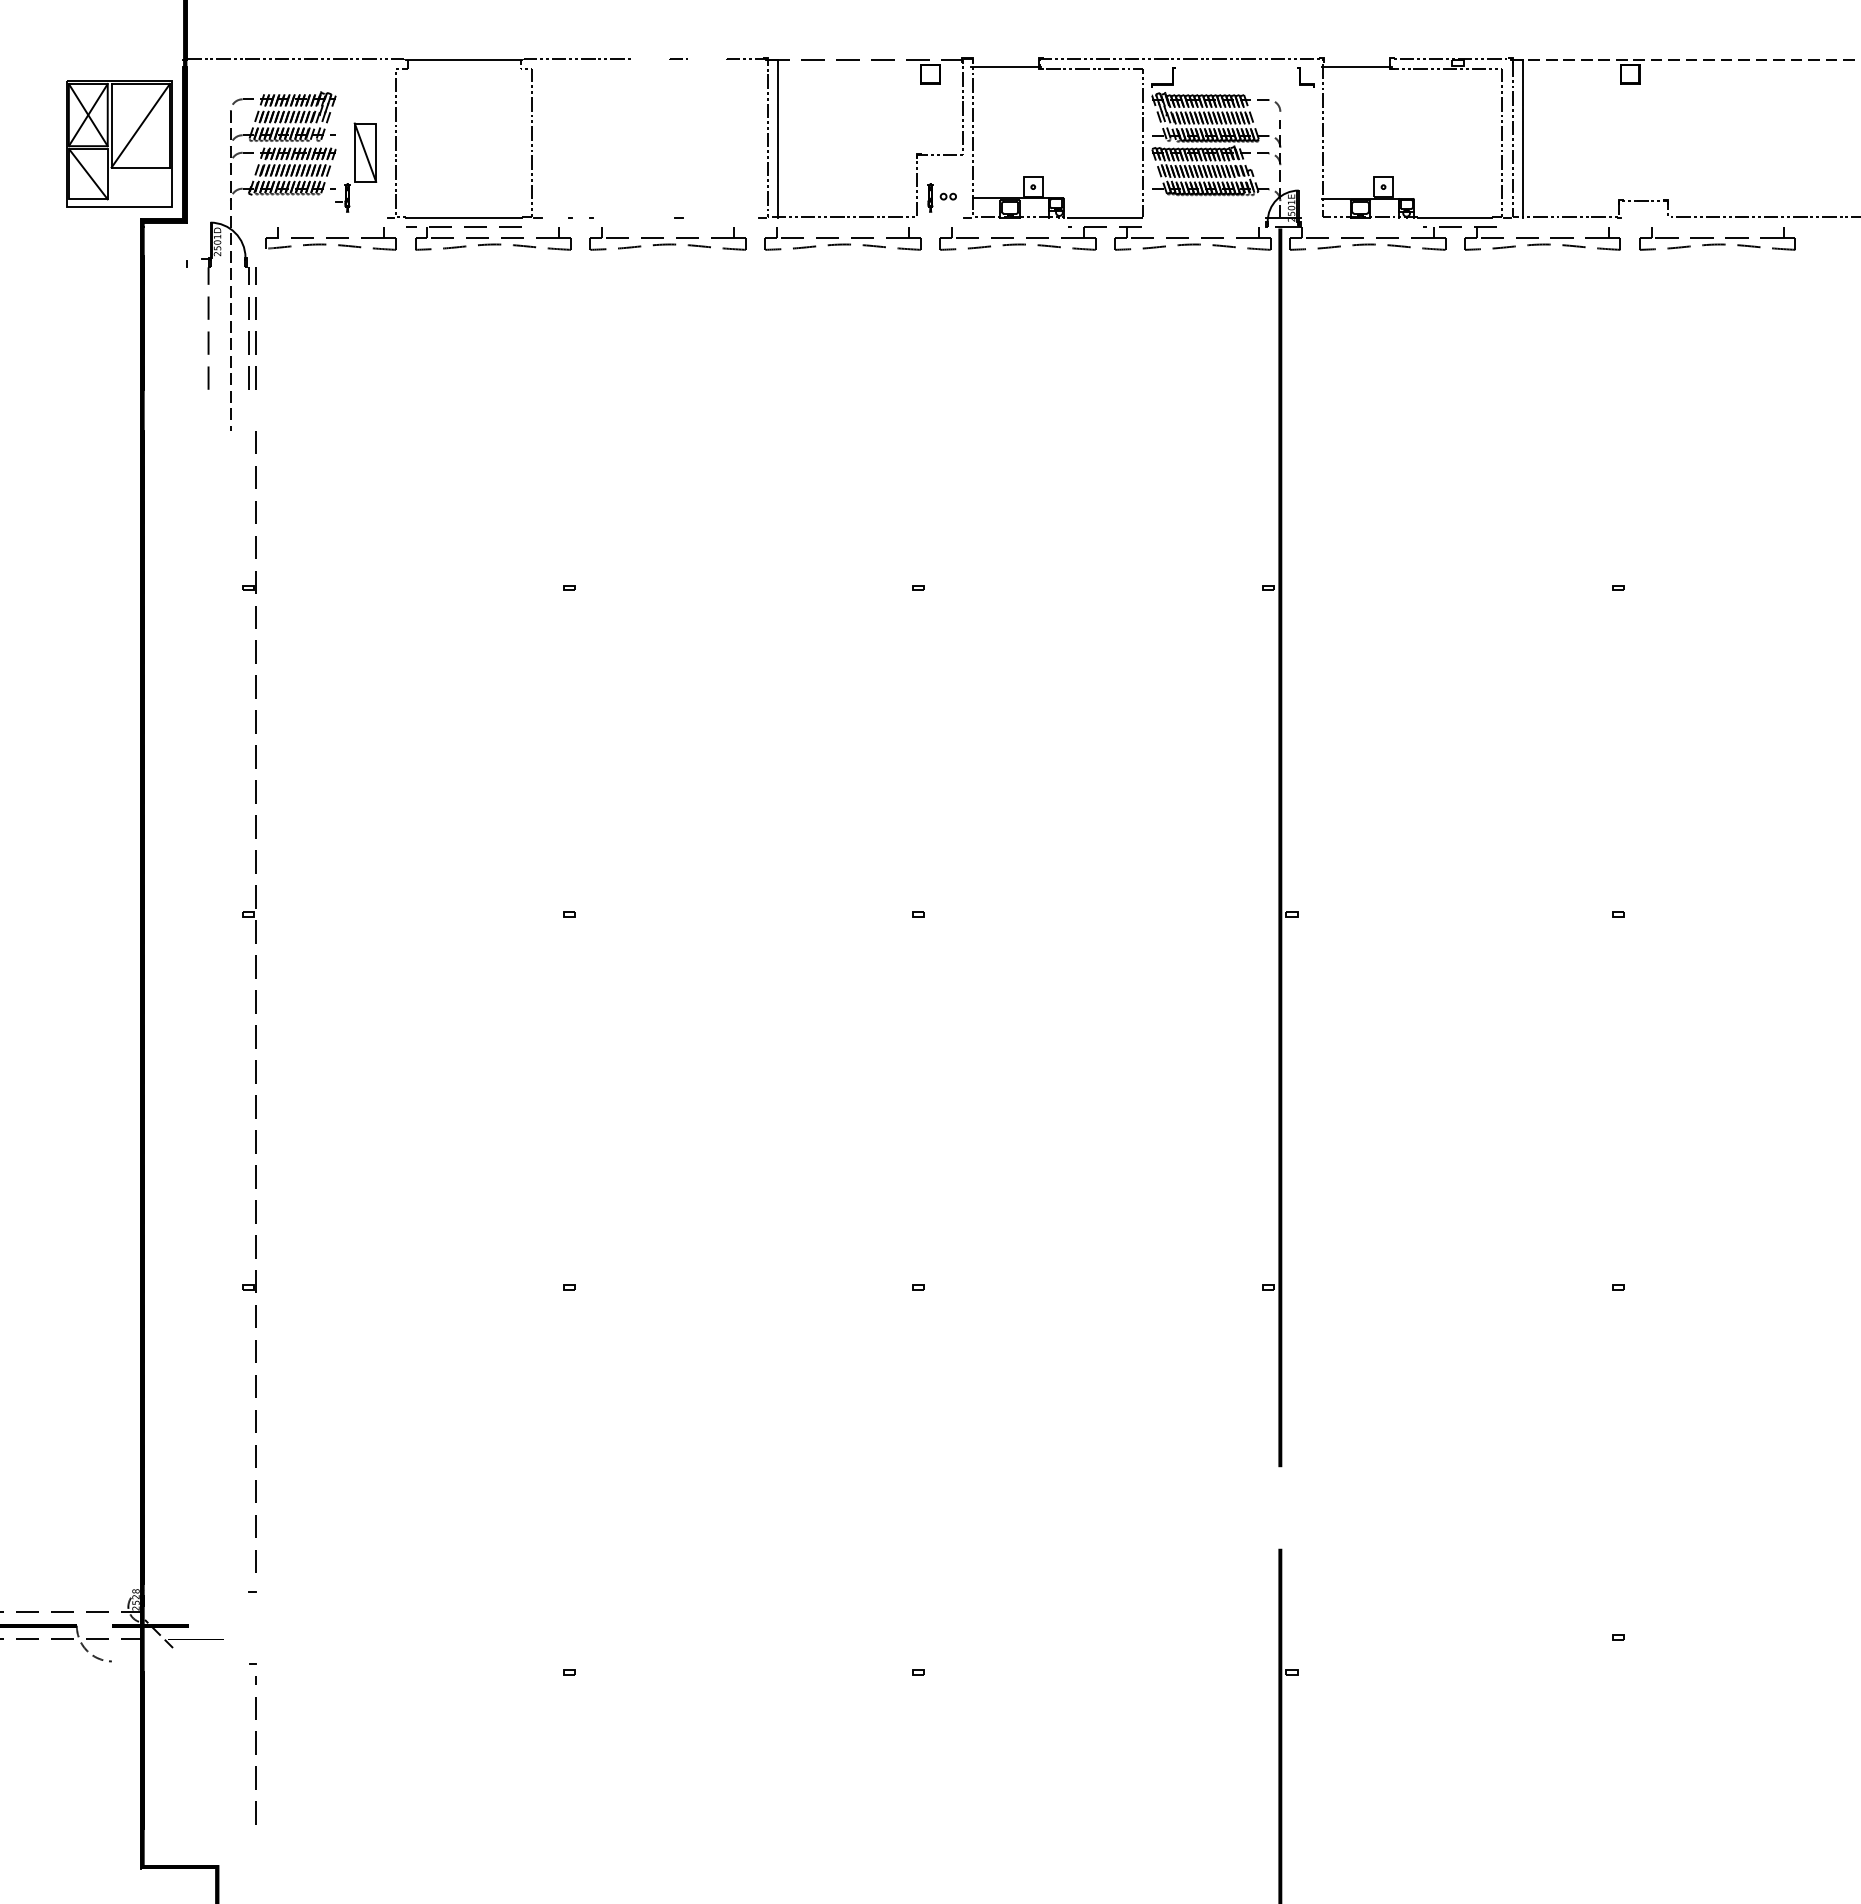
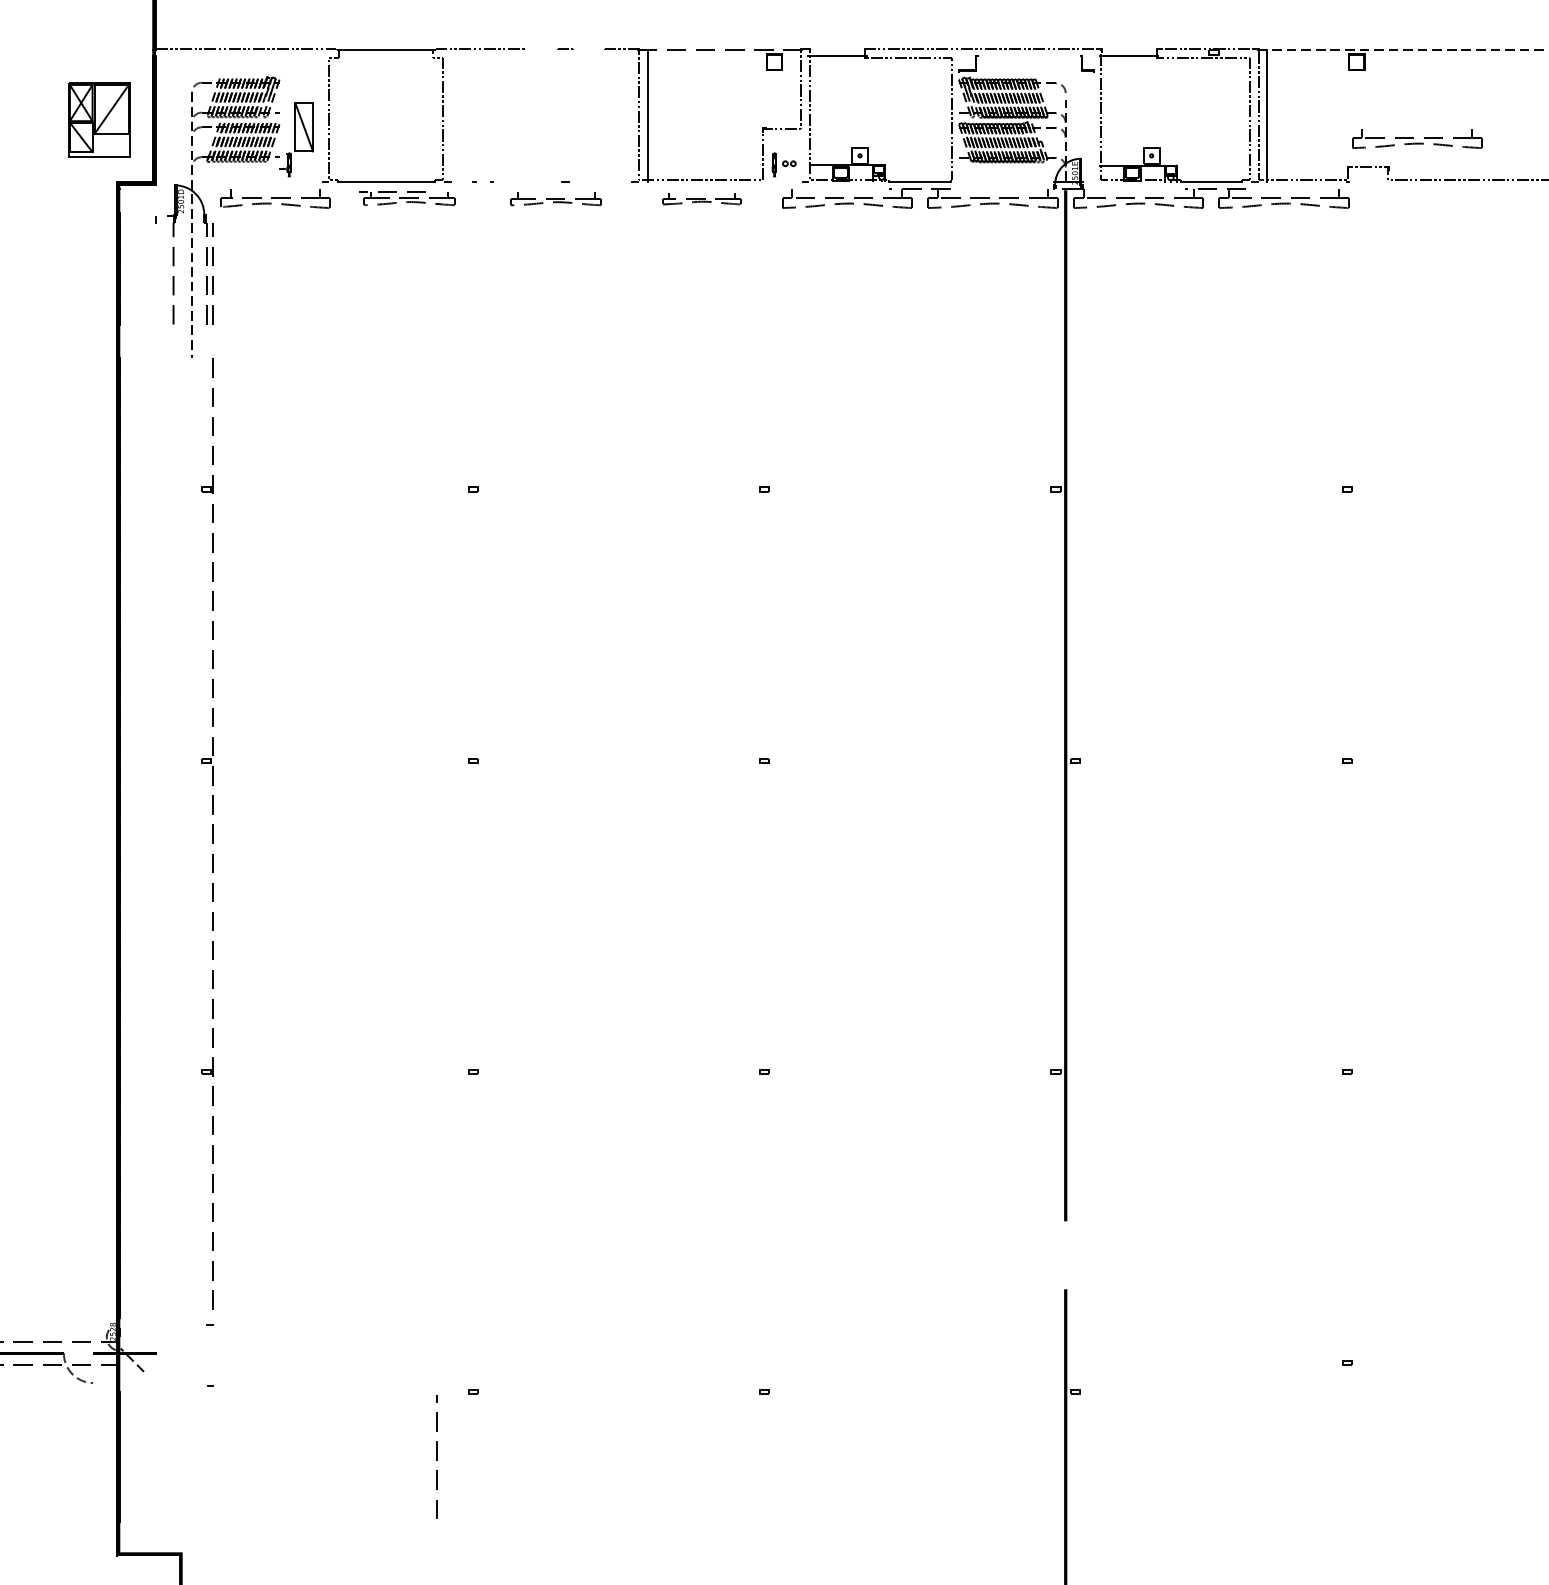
part: (119, 143) -> (99, 119), size x0.7
part: (488, 238) -> (406, 198), size x0.7
part: (667, 238) -> (555, 198), size x0.7
part: (842, 238) -> (701, 198), size x0.6
part: (1717, 238) -> (1417, 138), moved
line: (255, 1750) -> (436, 1457), moved

